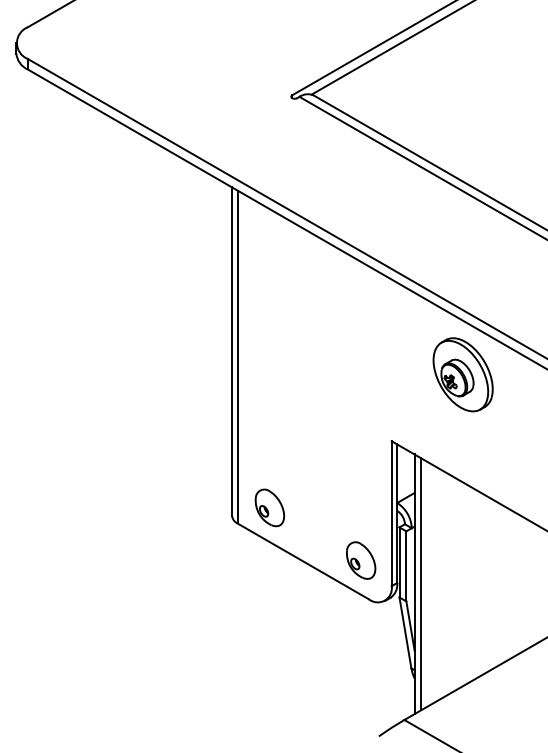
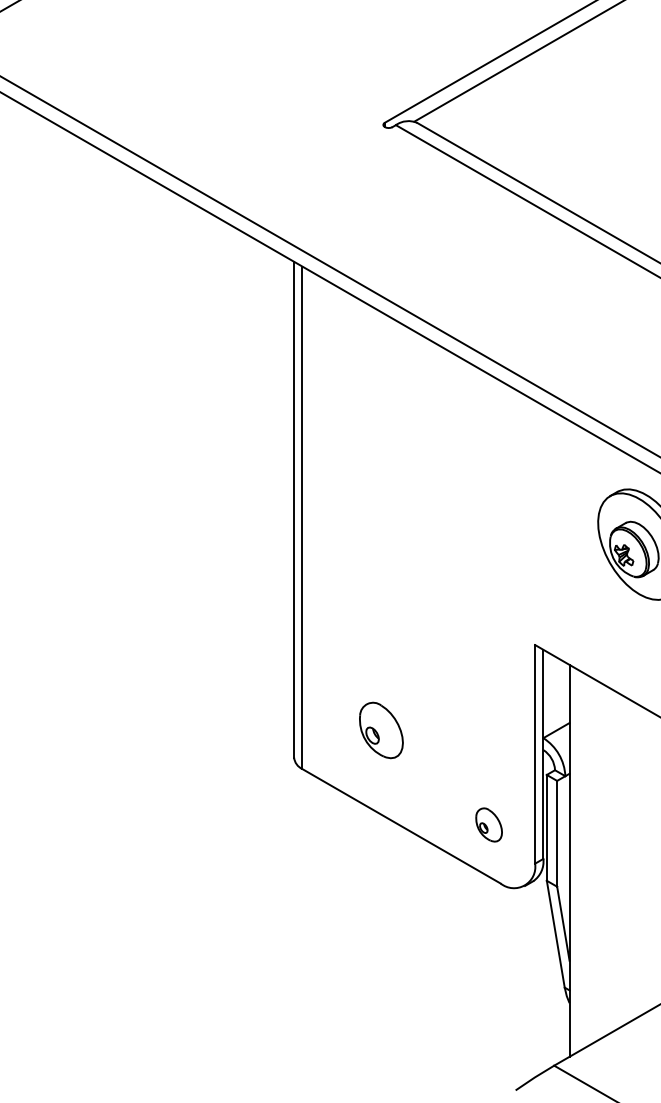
part: (269, 507) -> (380, 729), moved
part: (361, 560) -> (489, 824), size x0.6
line: (421, 584) -> (580, 861), removed

